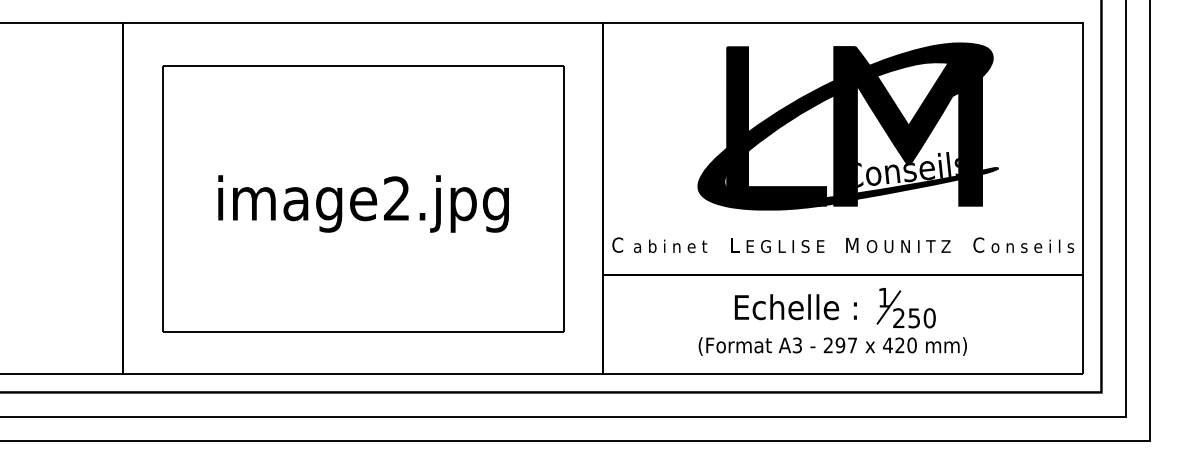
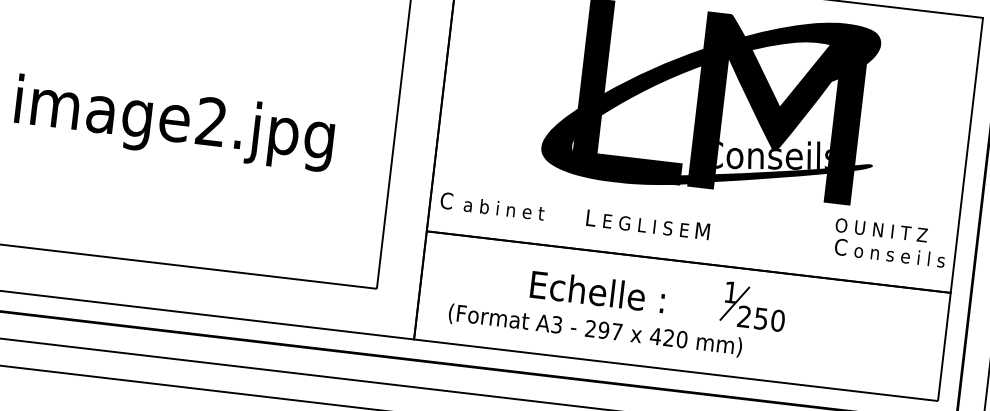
text: (777, 245) -> (637, 223), moved
text: (908, 246) -> (881, 230), moved
text: (795, 307) -> (597, 292), moved
text: (832, 346) -> (595, 330), moved

